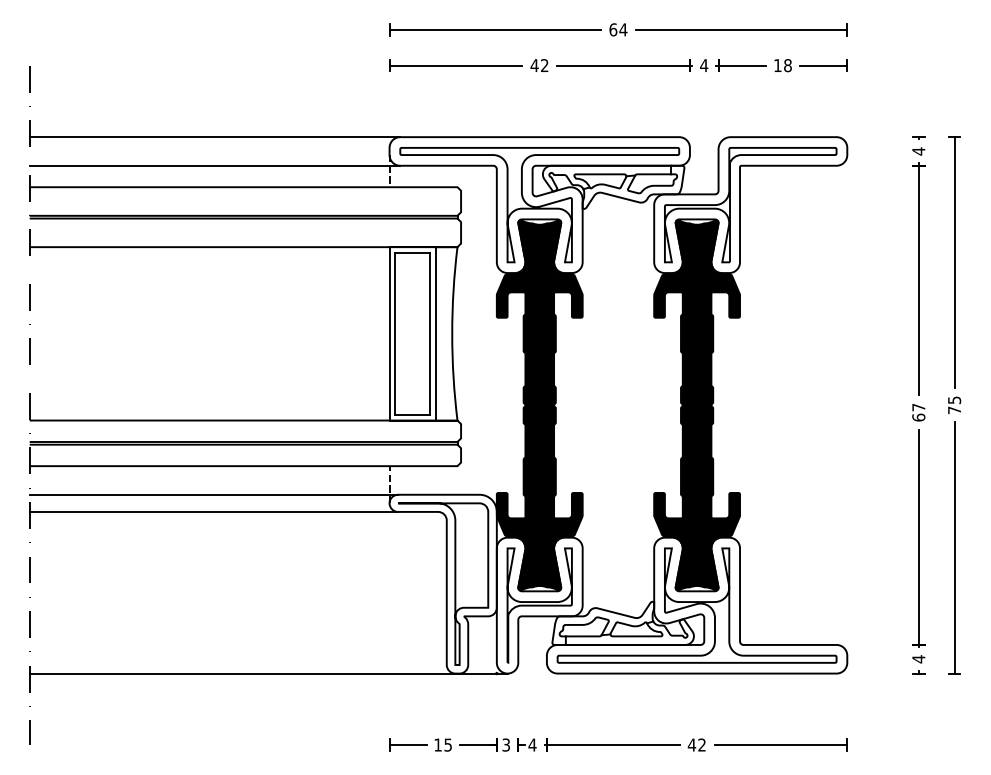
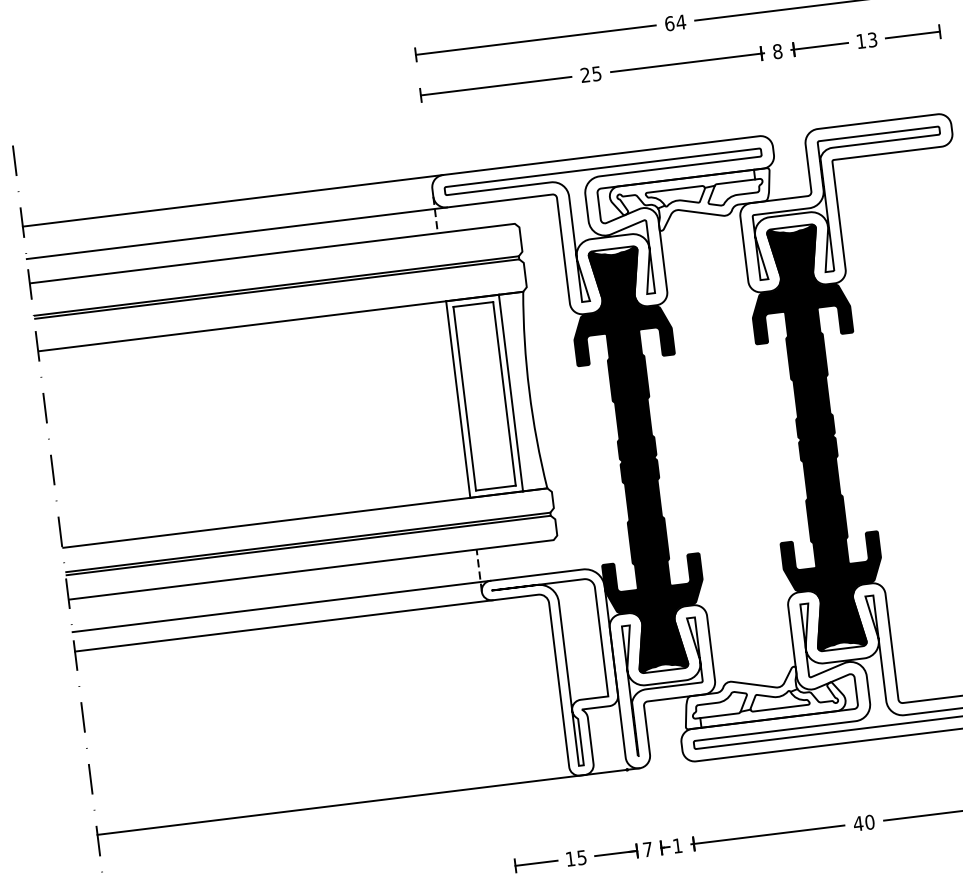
text: (539, 65) -> (590, 74), 42 -> 25
text: (704, 65) -> (778, 51), 4 -> 8
text: (787, 65) -> (872, 39), 18 -> 13
text: (505, 744) -> (646, 849), 3 -> 7
text: (532, 744) -> (677, 845), 4 -> 1
text: (702, 744) -> (870, 821), 42 -> 40

